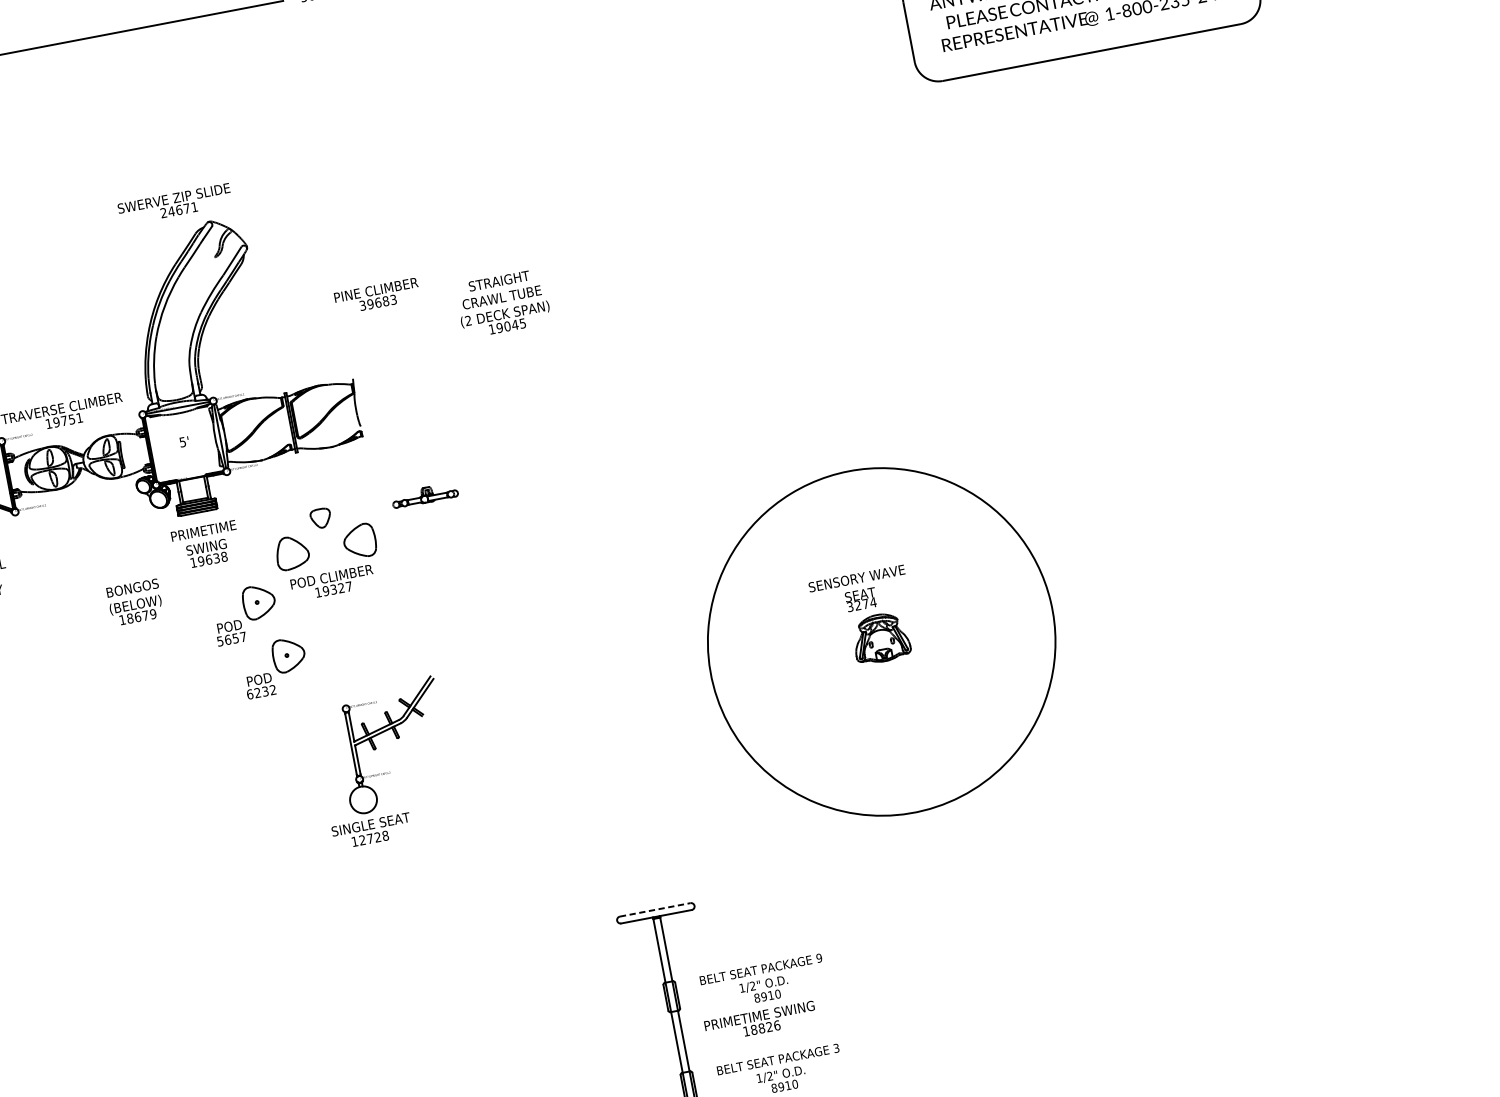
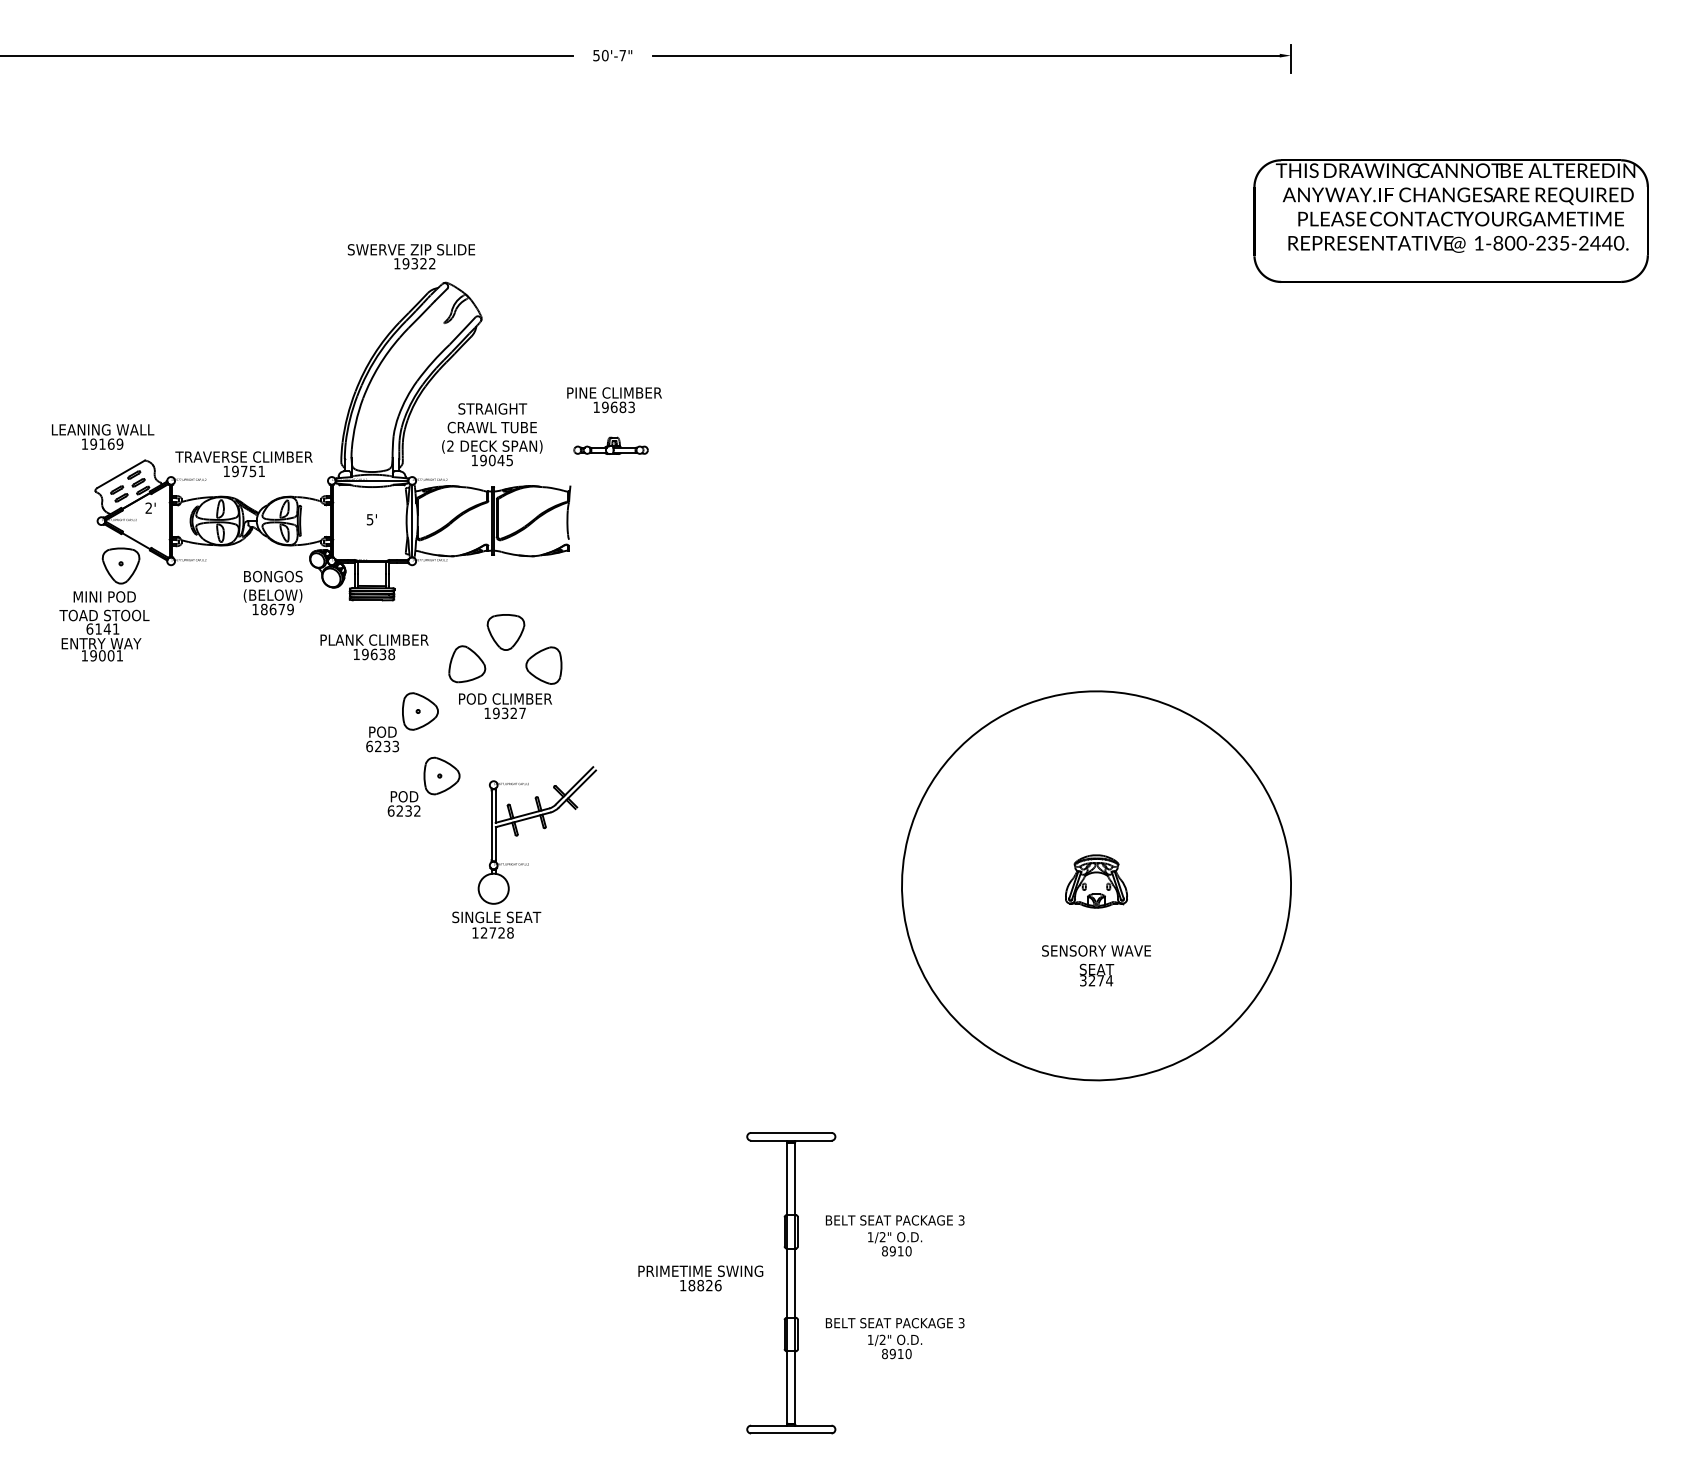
text: (178, 209) -> (414, 263), 24671 -> 19322
text: (503, 303) -> (492, 434), moved
text: (362, 305) -> (596, 407), 39683 -> 19683
part: (424, 495) -> (610, 445), moved
part: (320, 518) -> (505, 632), size x1.67
text: (205, 538) -> (374, 630), PRIMETIME SWING -> PLANK CLIMBER
text: (859, 591) -> (1096, 965), moved
text: (134, 602) -> (272, 592), moved
text: (231, 639) -> (382, 746), 5657 -> 6233
part: (385, 772) -> (523, 863), moved
line: (655, 909) -> (791, 1132), dashed -> solid
text: (819, 958) -> (961, 1220), 9 -> 3
text: (760, 1022) -> (700, 1278), moved

